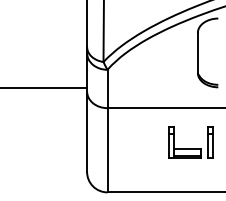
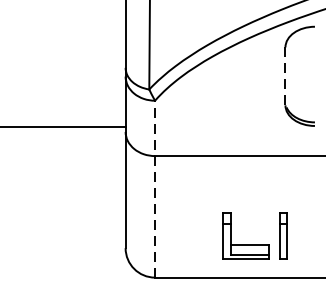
line: (197, 52) -> (284, 75), solid -> dashed
line: (107, 130) -> (155, 188), solid -> dashed
part: (190, 142) -> (254, 235), moved

